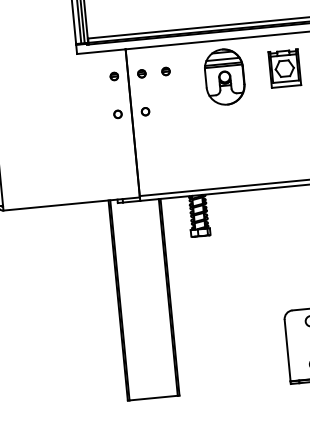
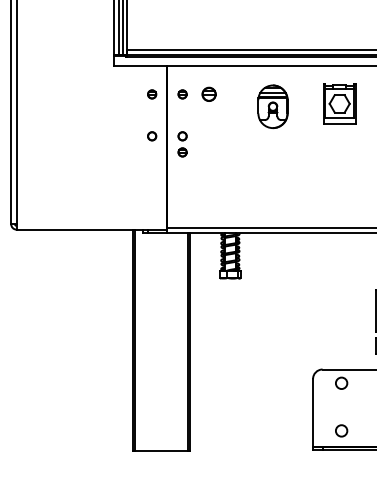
part: (166, 71) -> (209, 94), size x1.6
part: (224, 76) -> (272, 106), size x0.7
part: (146, 126) -> (182, 152), added

